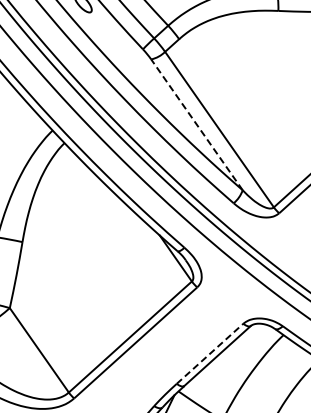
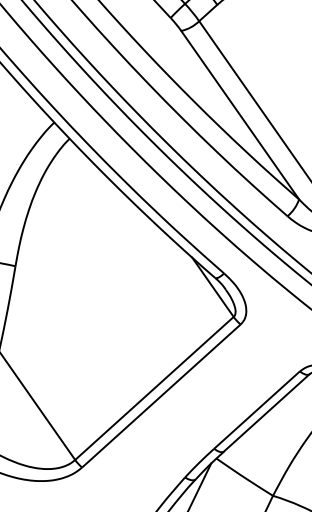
line: (196, 124) -> (239, 114), dashed -> solid
line: (209, 354) -> (256, 410), dashed -> solid

